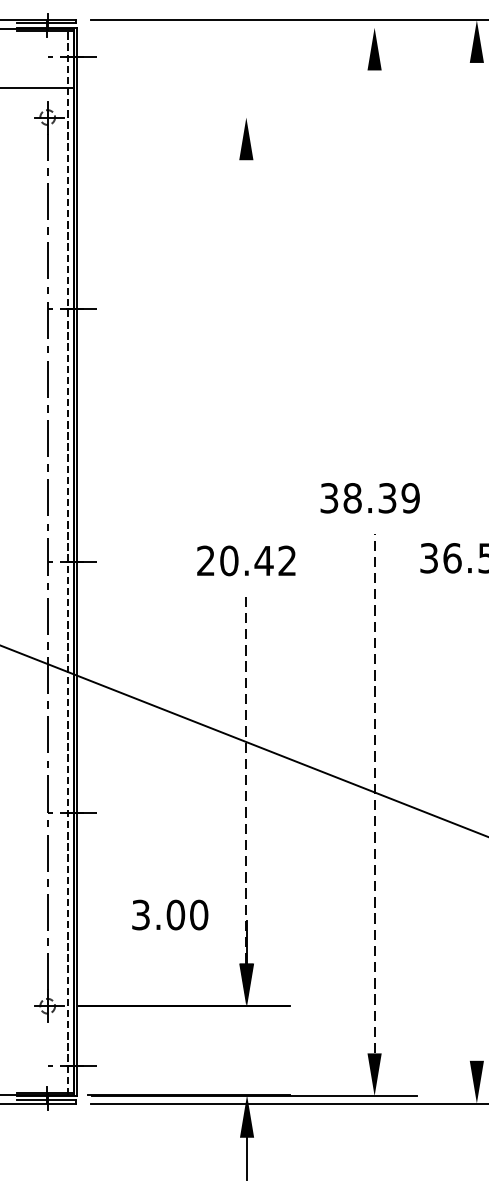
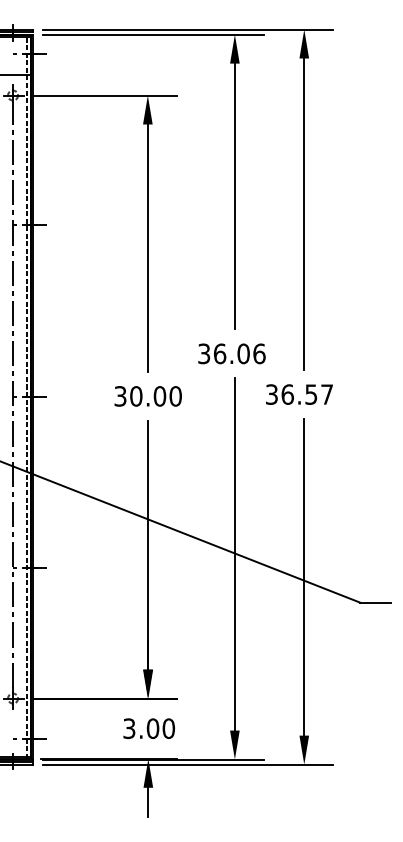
line: (253, 27) -> (152, 34), added
line: (182, 117) -> (104, 95), added
line: (374, 266) -> (234, 196), added
line: (477, 292) -> (304, 214), added
line: (245, 341) -> (147, 247), added
text: (381, 497) -> (239, 353), 38.39 -> 36.06
text: (245, 561) -> (147, 396), 20.42 -> 30.00
line: (245, 779) -> (147, 544), dashed -> solid
line: (374, 792) -> (234, 553), dashed -> solid
line: (477, 827) -> (304, 577), added
text: (169, 914) -> (148, 728), moved

